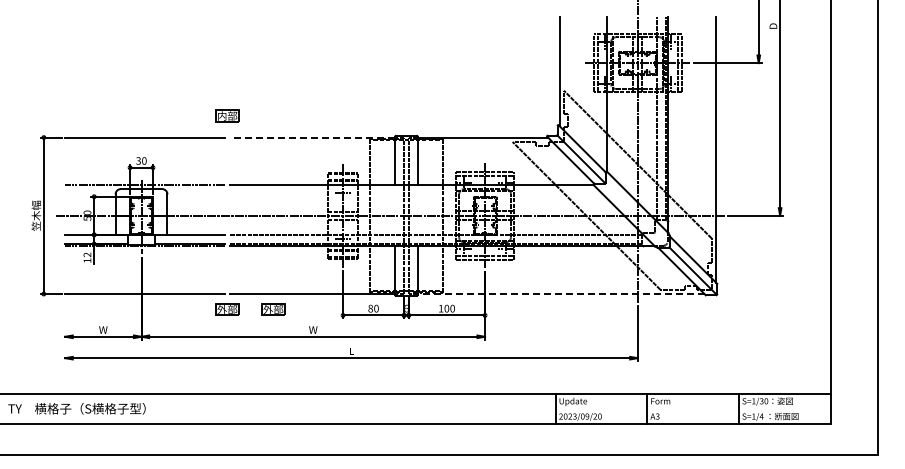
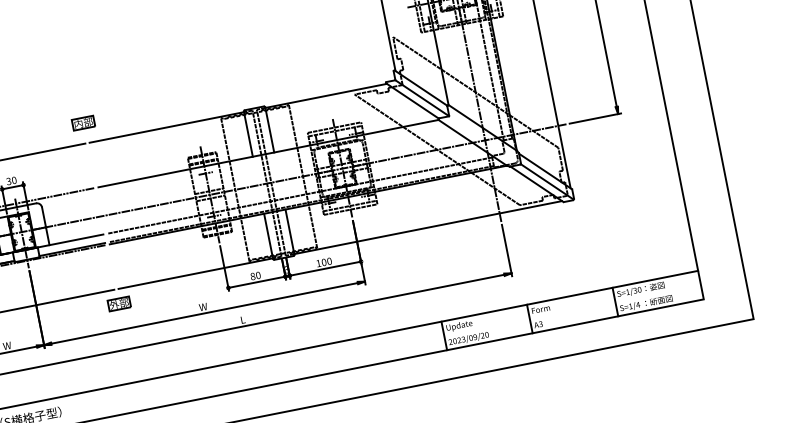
line: (312, 137) -> (166, 127), dashed -> solid
line: (560, 294) -> (427, 228), dashed -> solid
part: (273, 309) -> (162, 295), removed

